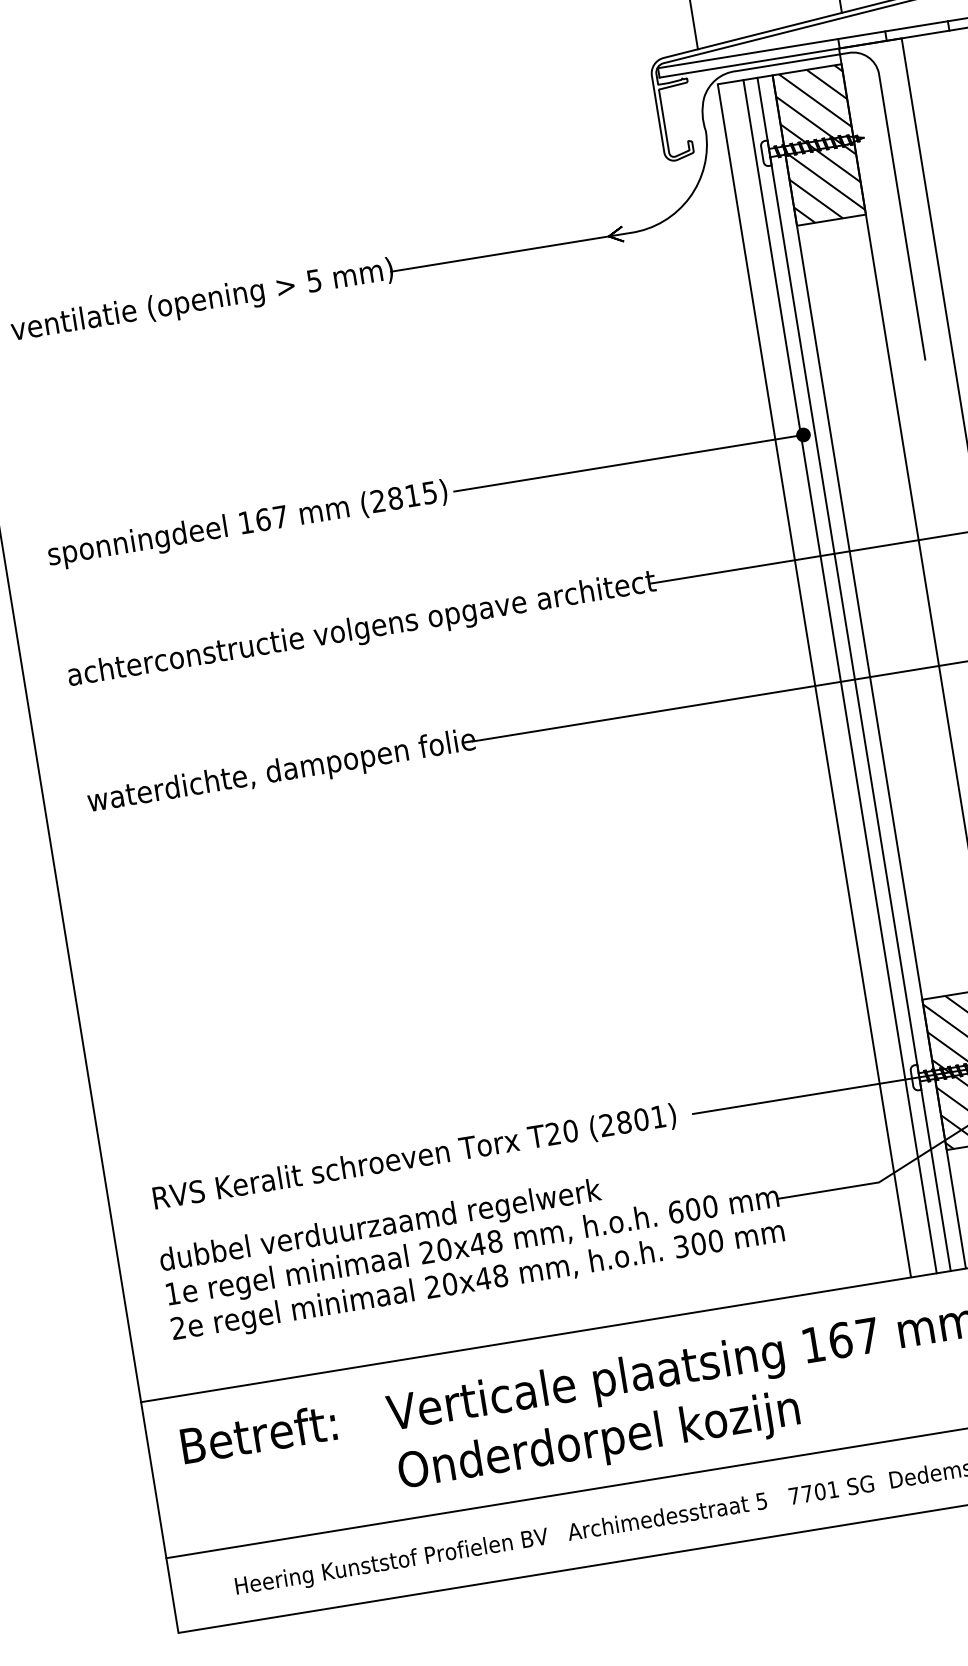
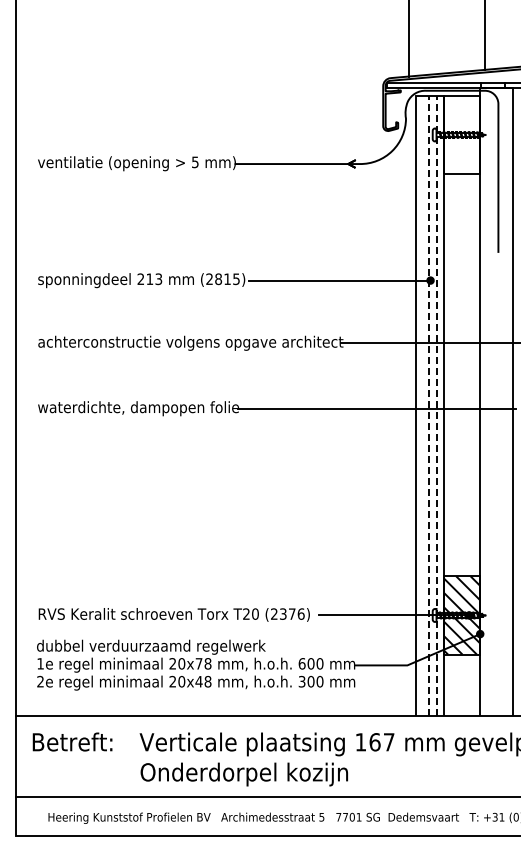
hatch: (819, 144) -> (462, 134), removed
text: (262, 520) -> (149, 279), 167 -> 213
line: (853, 673) -> (436, 405), solid -> dashed
line: (840, 675) -> (429, 405), solid -> dashed
text: (639, 1118) -> (291, 613), (2801) -> (2376)
text: (476, 1243) -> (198, 663), 20x48 -> 20x78

